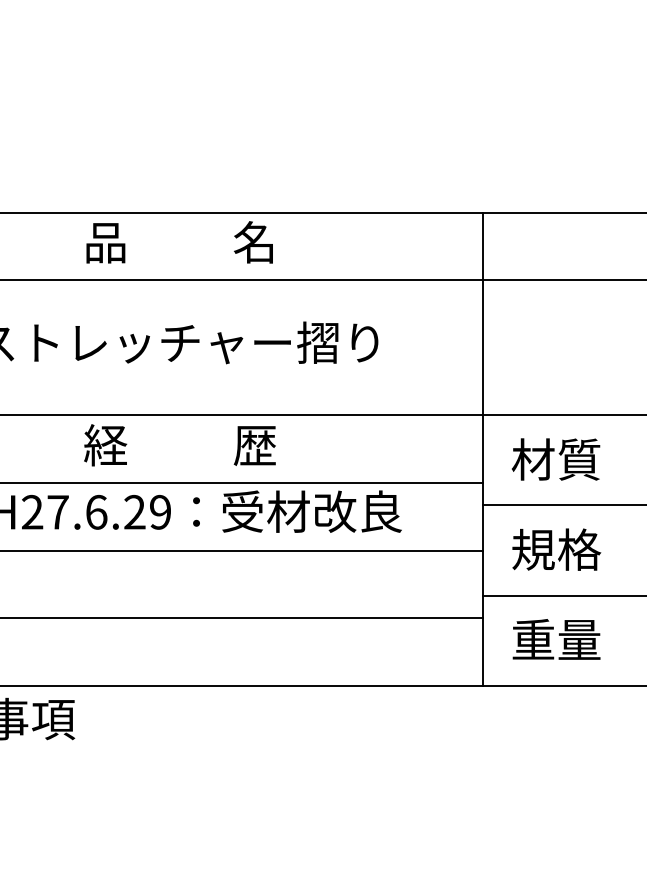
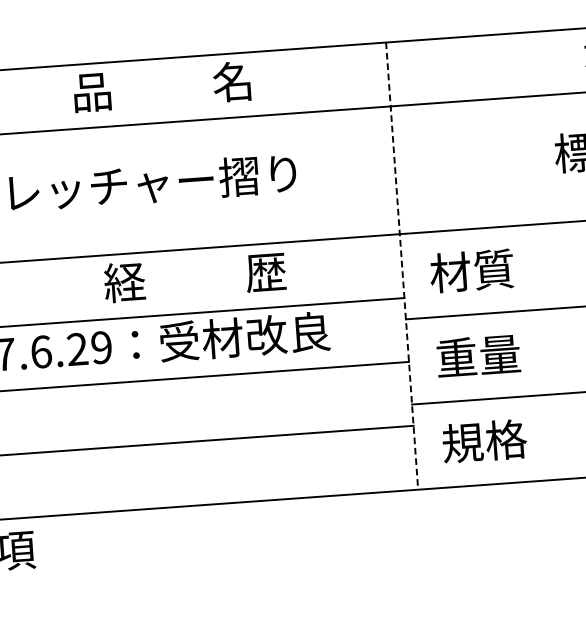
text: (179, 242) -> (161, 87), moved
text: (179, 445) -> (194, 277), moved
line: (482, 449) -> (401, 266), solid -> dashed
text: (556, 549) -> (478, 355), 規格 -> 重量
text: (556, 639) -> (484, 441), 重量 -> 規格

